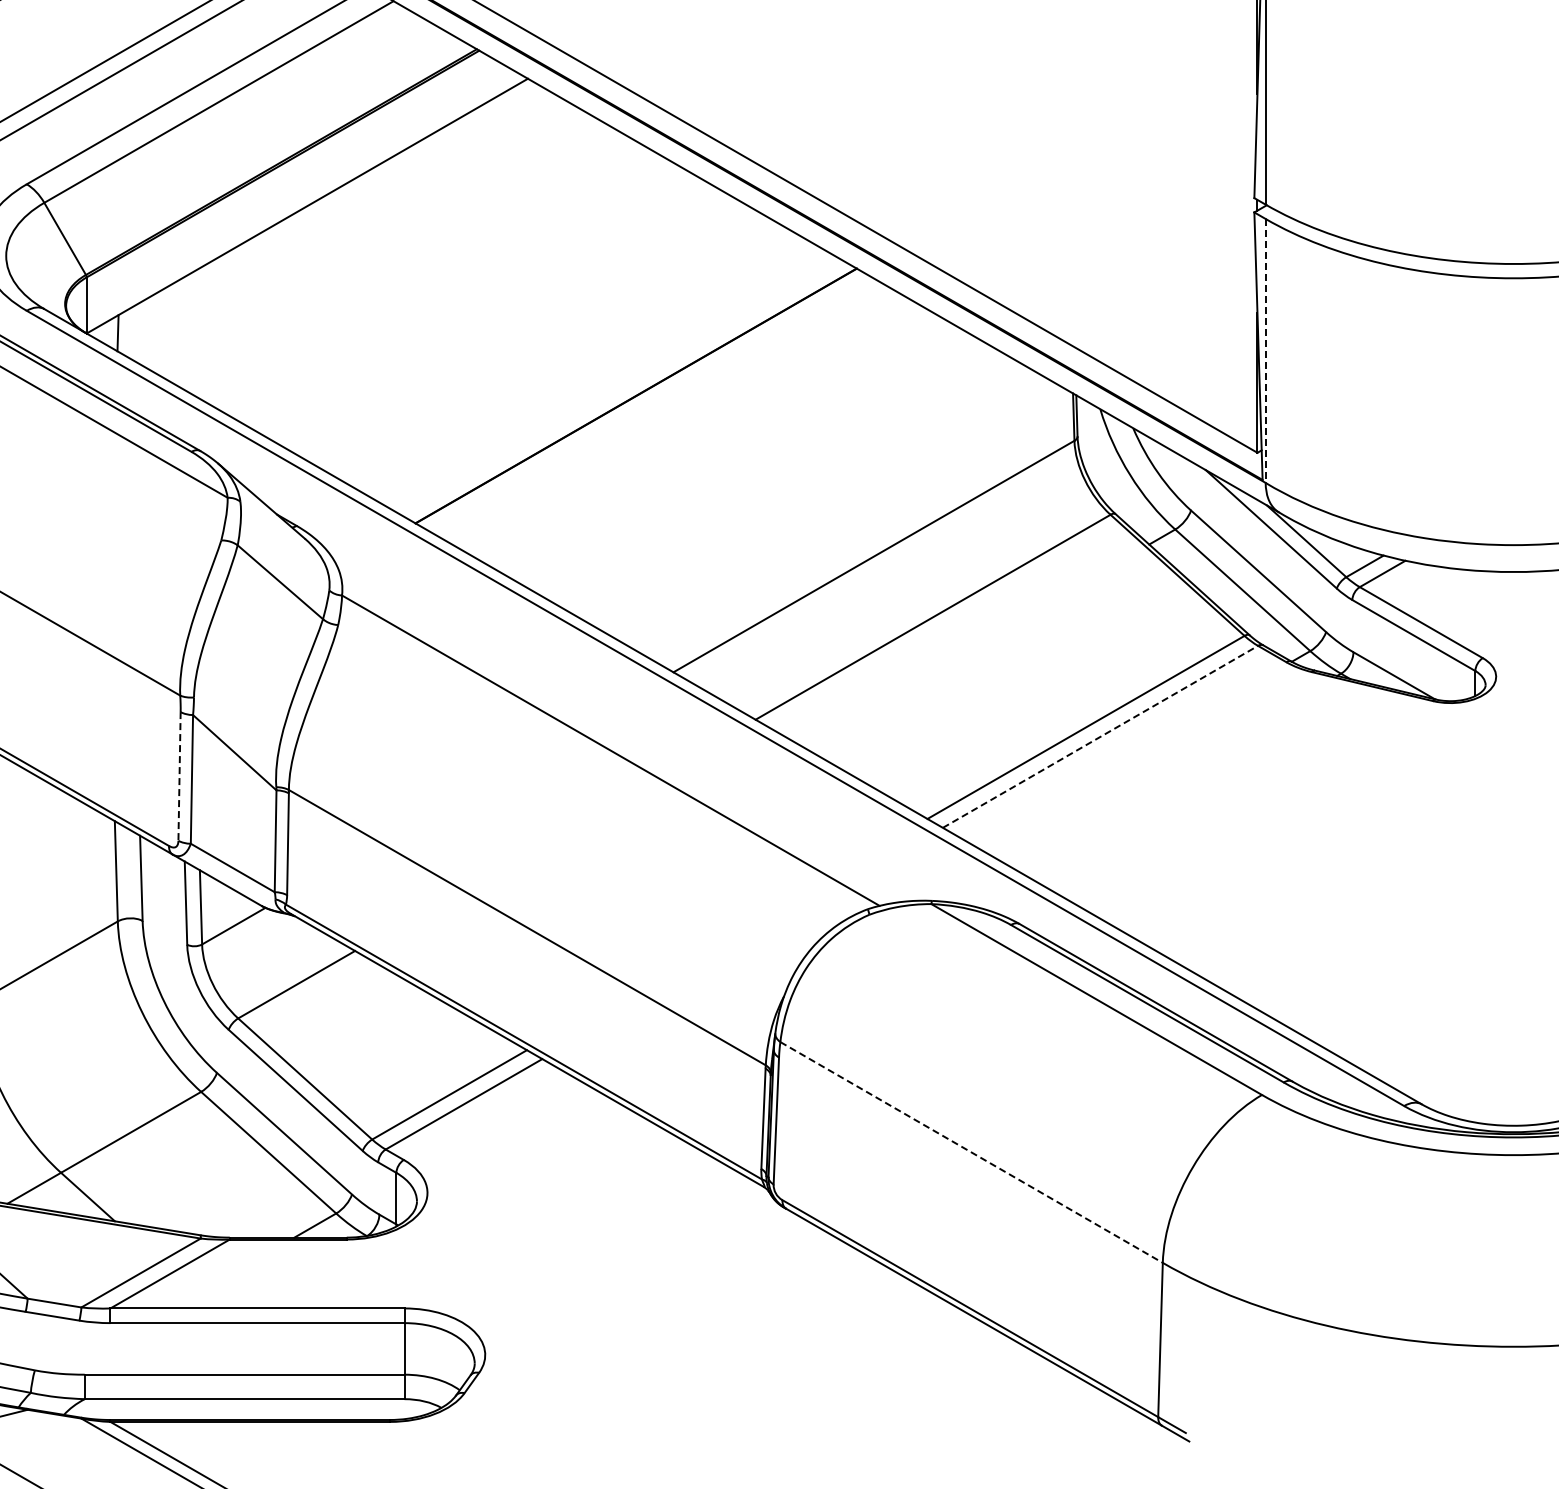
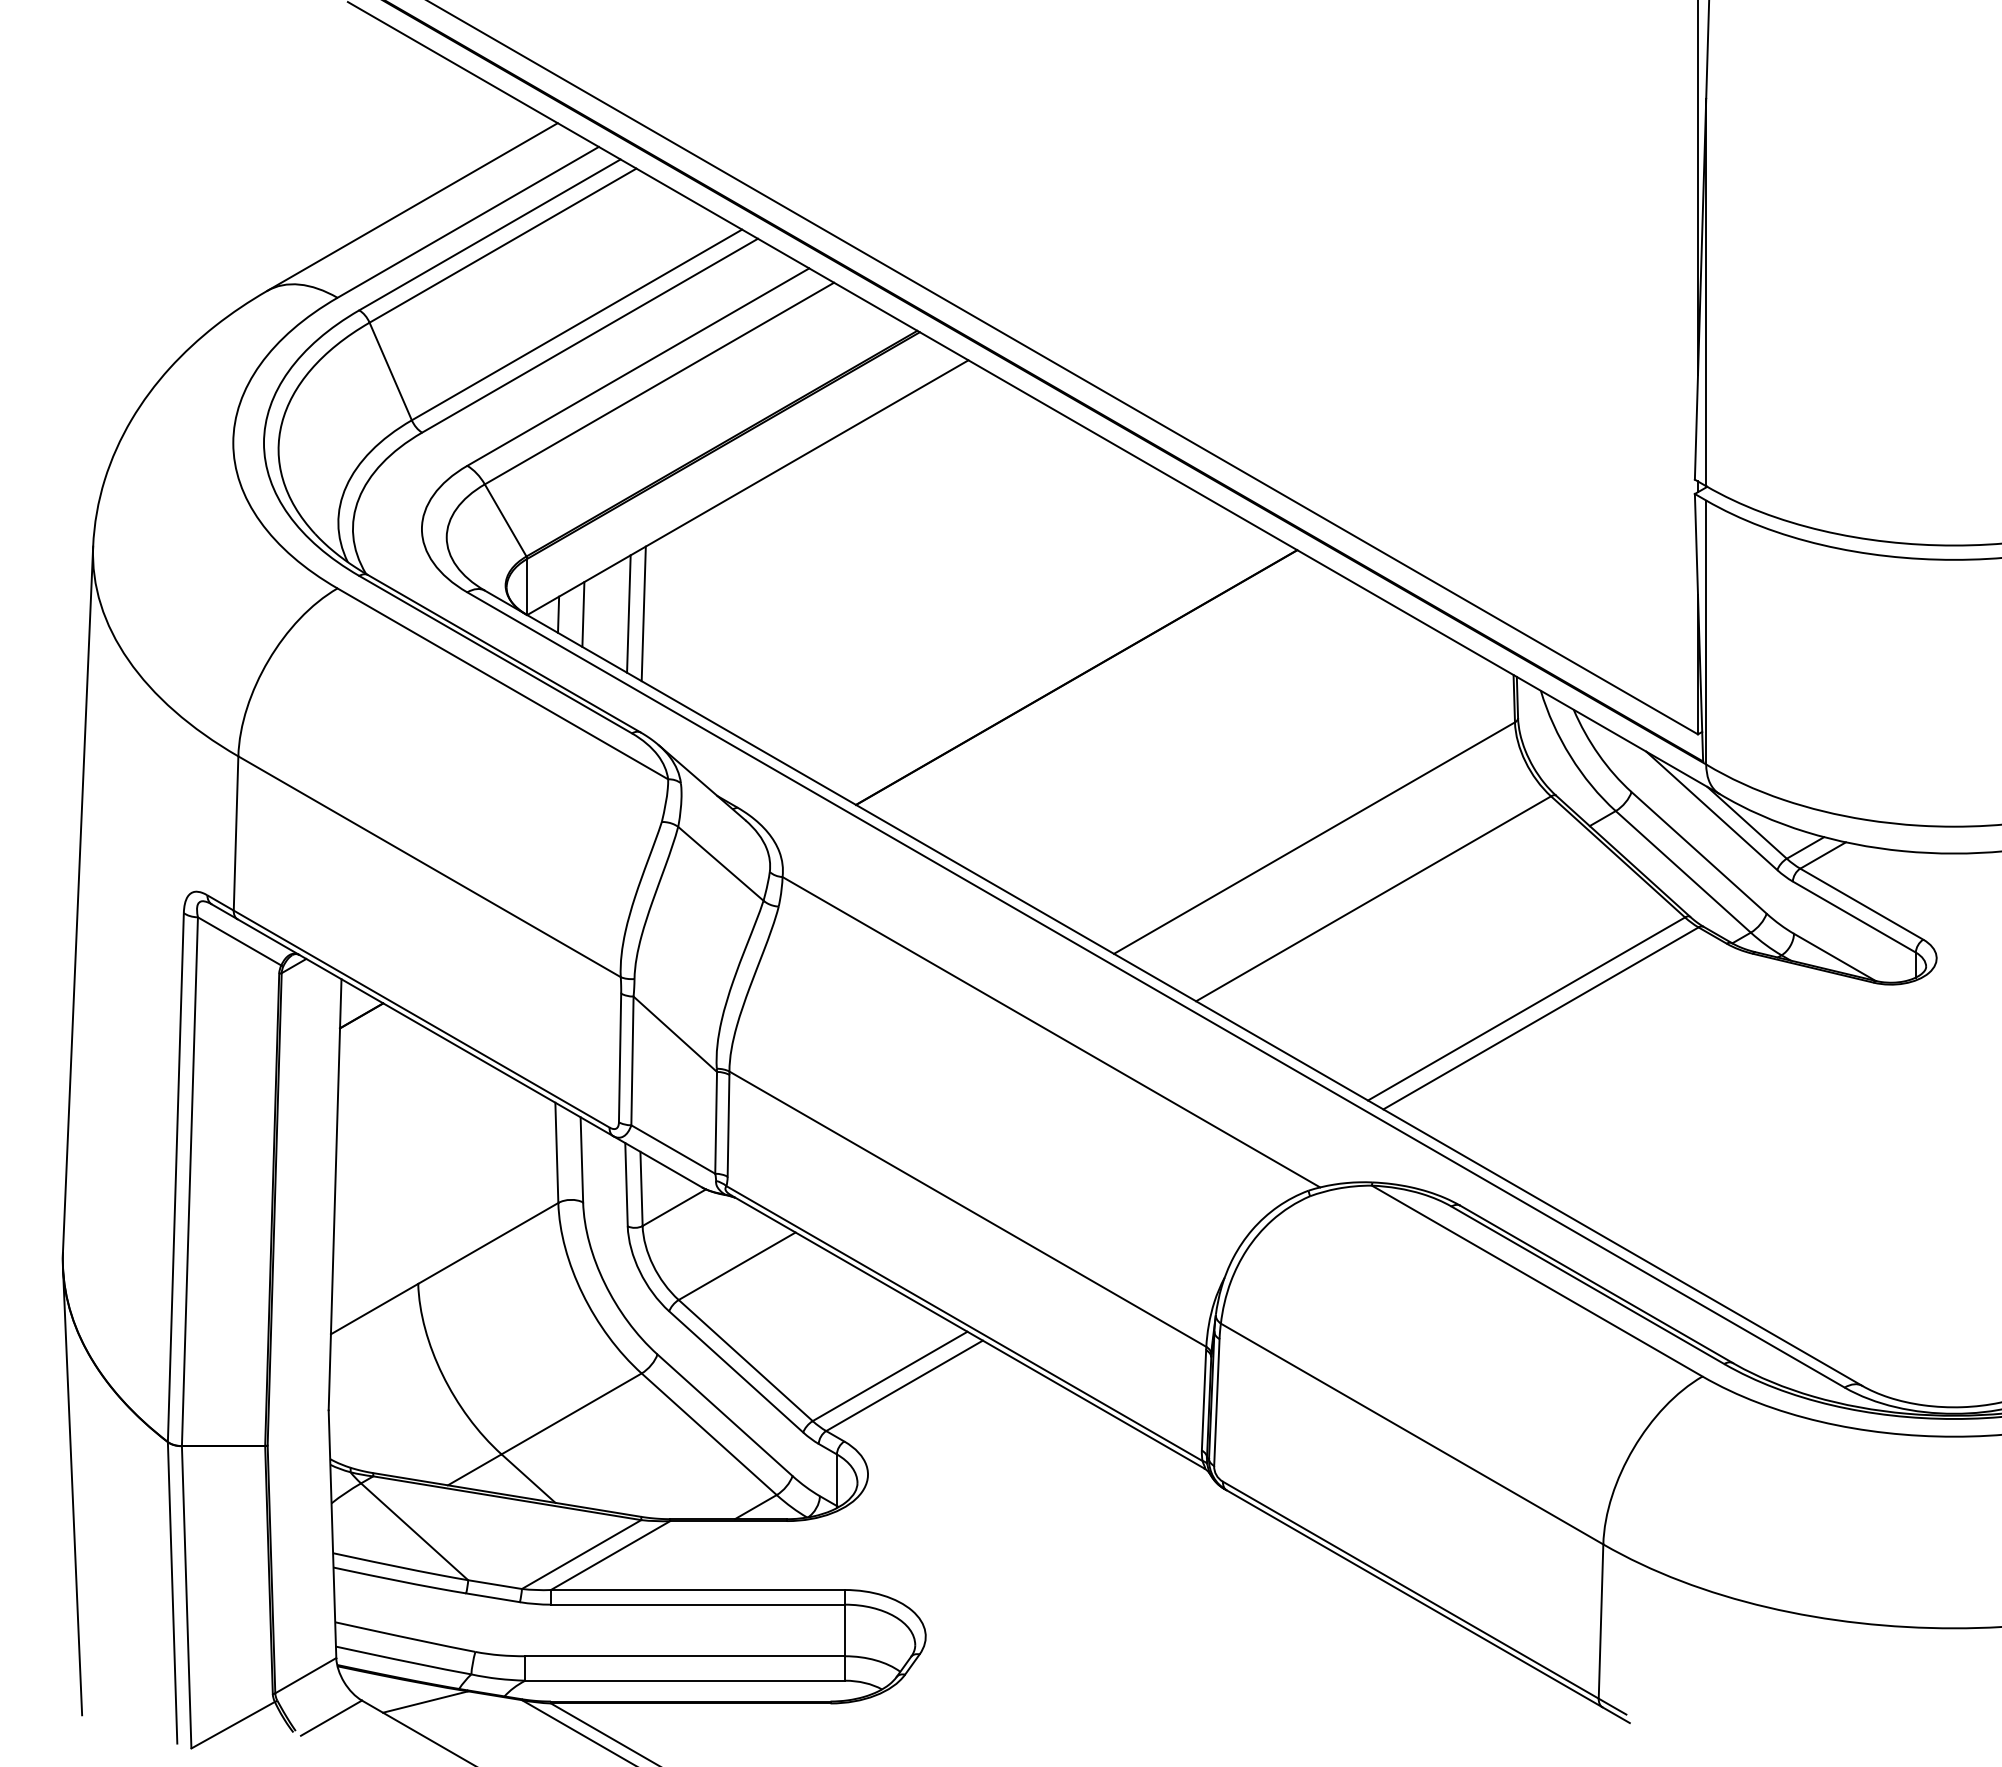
line: (187, 331) -> (628, 613), added
line: (202, 331) -> (643, 613), added
line: (142, 332) -> (583, 614), added
line: (1265, 350) -> (1706, 632), dashed -> solid
line: (1099, 736) -> (1540, 1018), dashed -> solid
line: (179, 776) -> (620, 1058), dashed -> solid
line: (971, 1152) -> (1412, 1434), dashed -> solid

